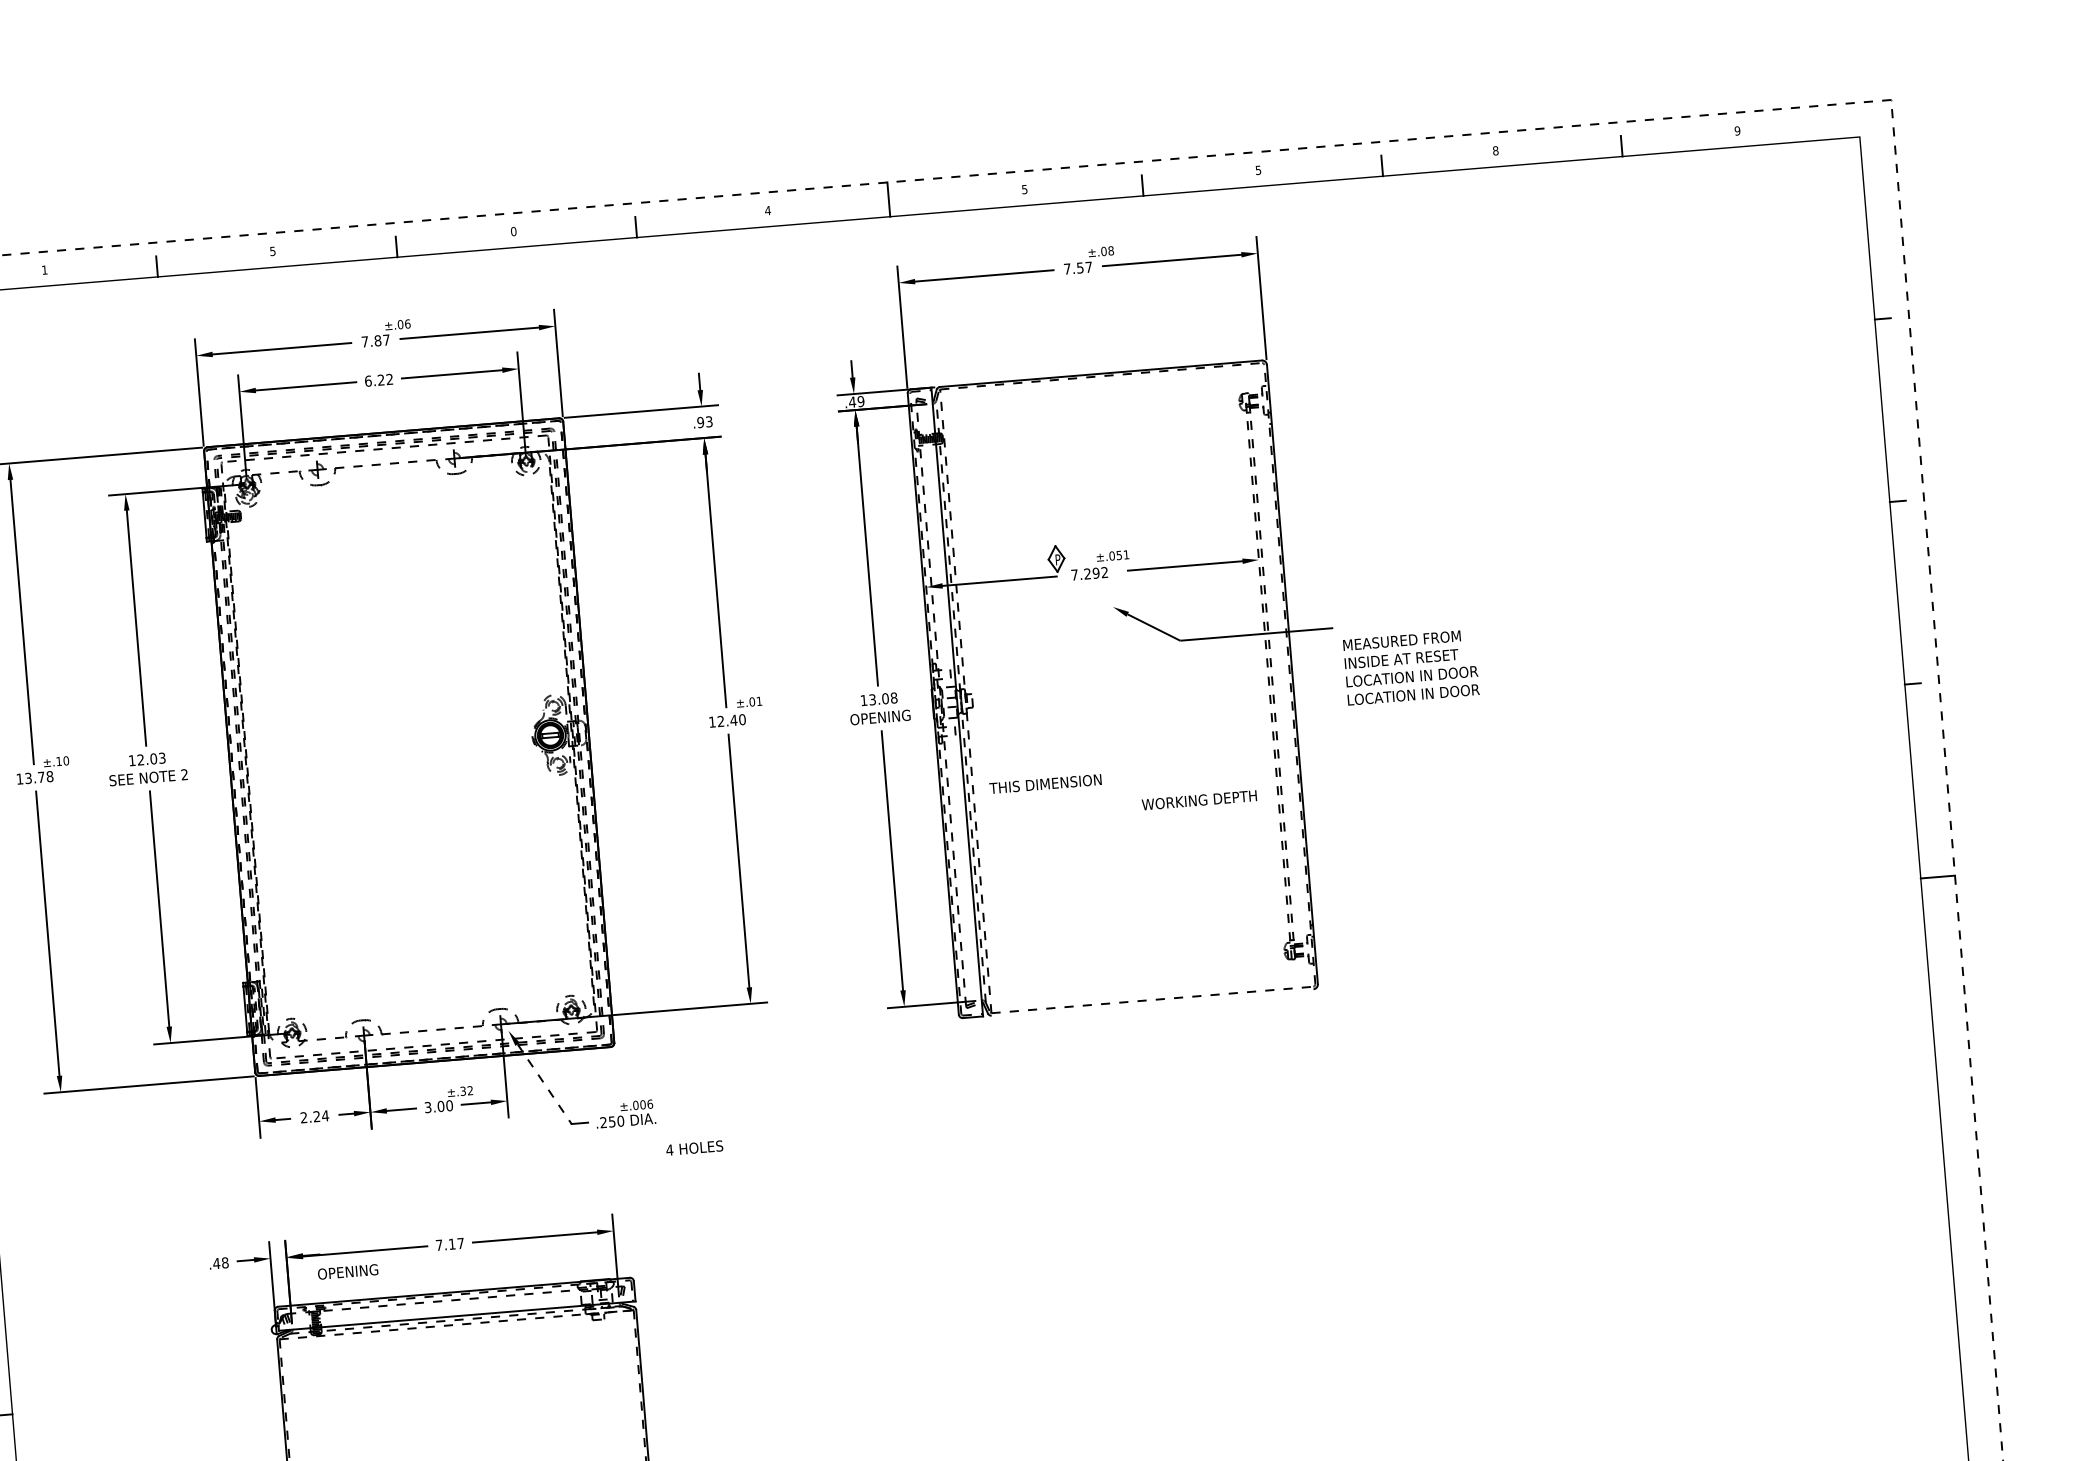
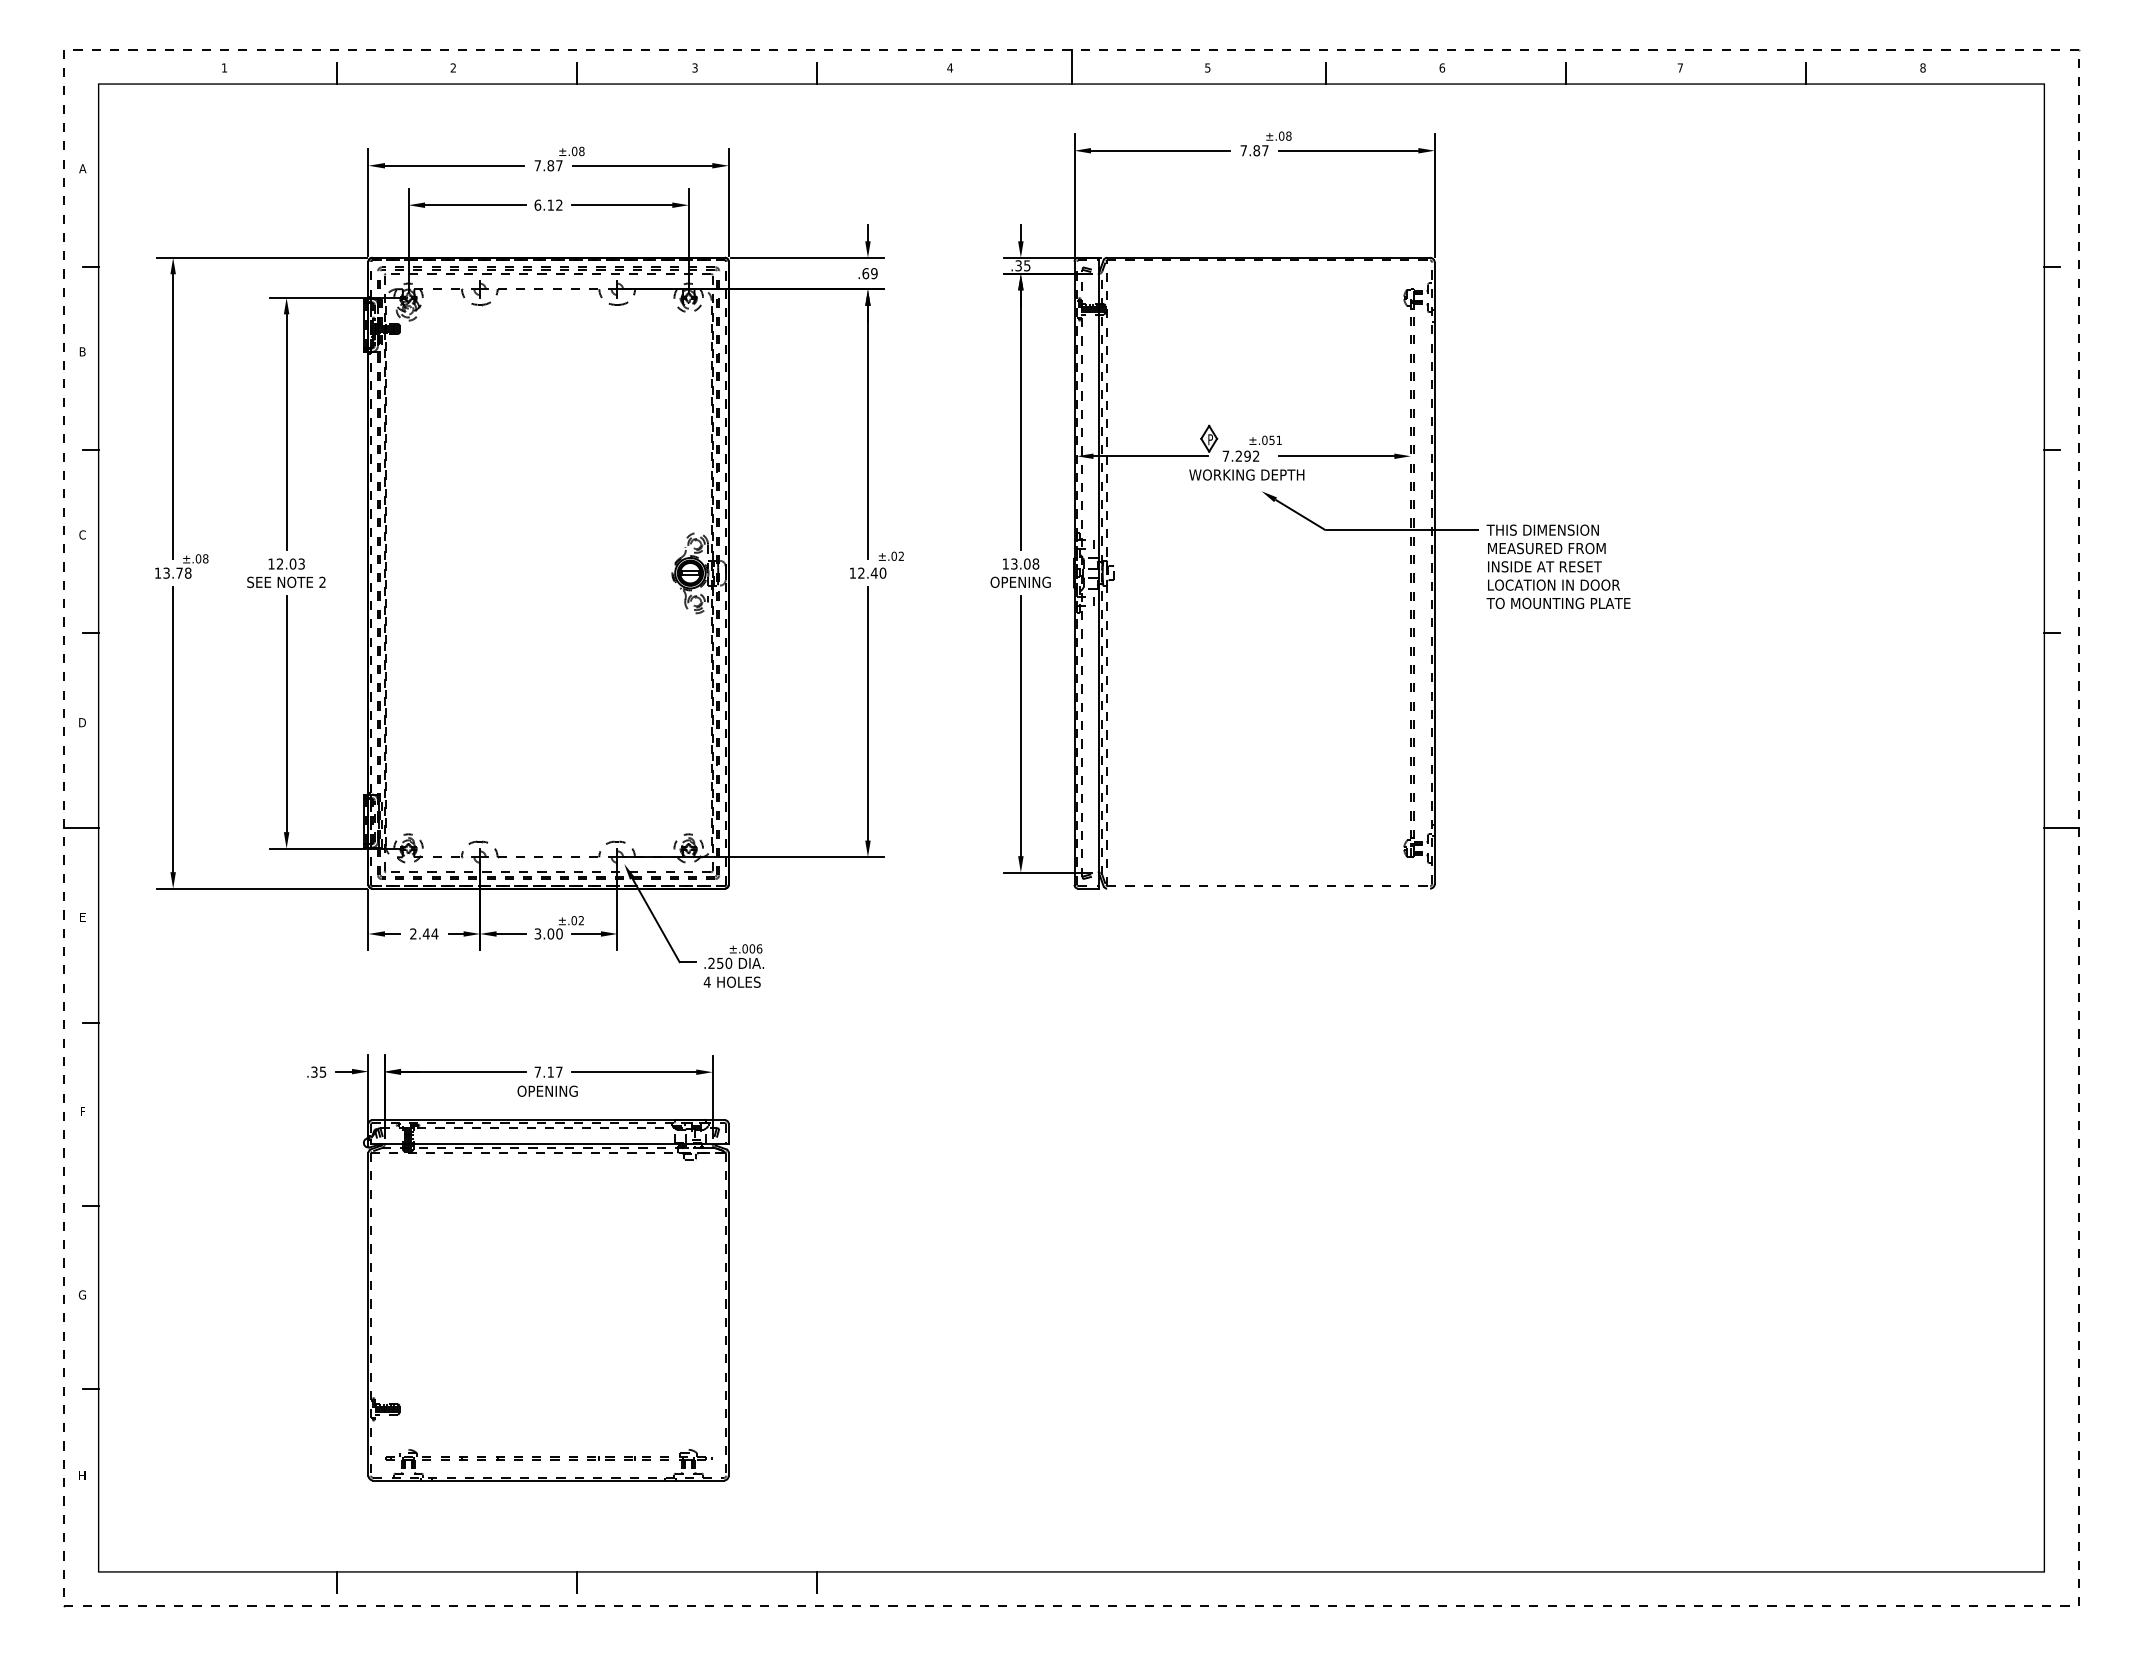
text: (1737, 130) -> (1922, 67), 9 -> 8
text: (1495, 150) -> (1680, 67), 8 -> 7
text: (1258, 169) -> (1442, 67), 5 -> 6
text: (513, 231) -> (694, 67), 0 -> 3
text: (271, 250) -> (452, 67), 5 -> 2
text: (1080, 267) -> (1256, 150), 7.57 -> 7.87
text: (407, 323) -> (581, 150), ±.06 -> ±.08
text: (380, 379) -> (550, 204), 6.22 -> 6.12
text: (856, 401) -> (1022, 265), .49 -> .35
text: (704, 422) -> (869, 273), .93 -> .69
text: (1418, 694) -> (1558, 603), LOCATION IN DOOR -> TO MOUNTING PLATE
text: (758, 700) -> (900, 555), ±.01 -> ±.02
text: (62, 760) -> (201, 558), ±.10 -> ±.08
text: (1045, 783) -> (1542, 529), moved
text: (1199, 799) -> (1246, 474), moved
line: (545, 1084) -> (656, 920), dashed -> solid
text: (463, 1091) -> (574, 920), ±.32 -> ±.02
text: (316, 1116) -> (425, 933), 2.24 -> 2.44
text: (693, 1147) -> (731, 981), moved
text: (220, 1262) -> (318, 1071), .48 -> .35
text: (347, 1271) -> (547, 1090), moved

